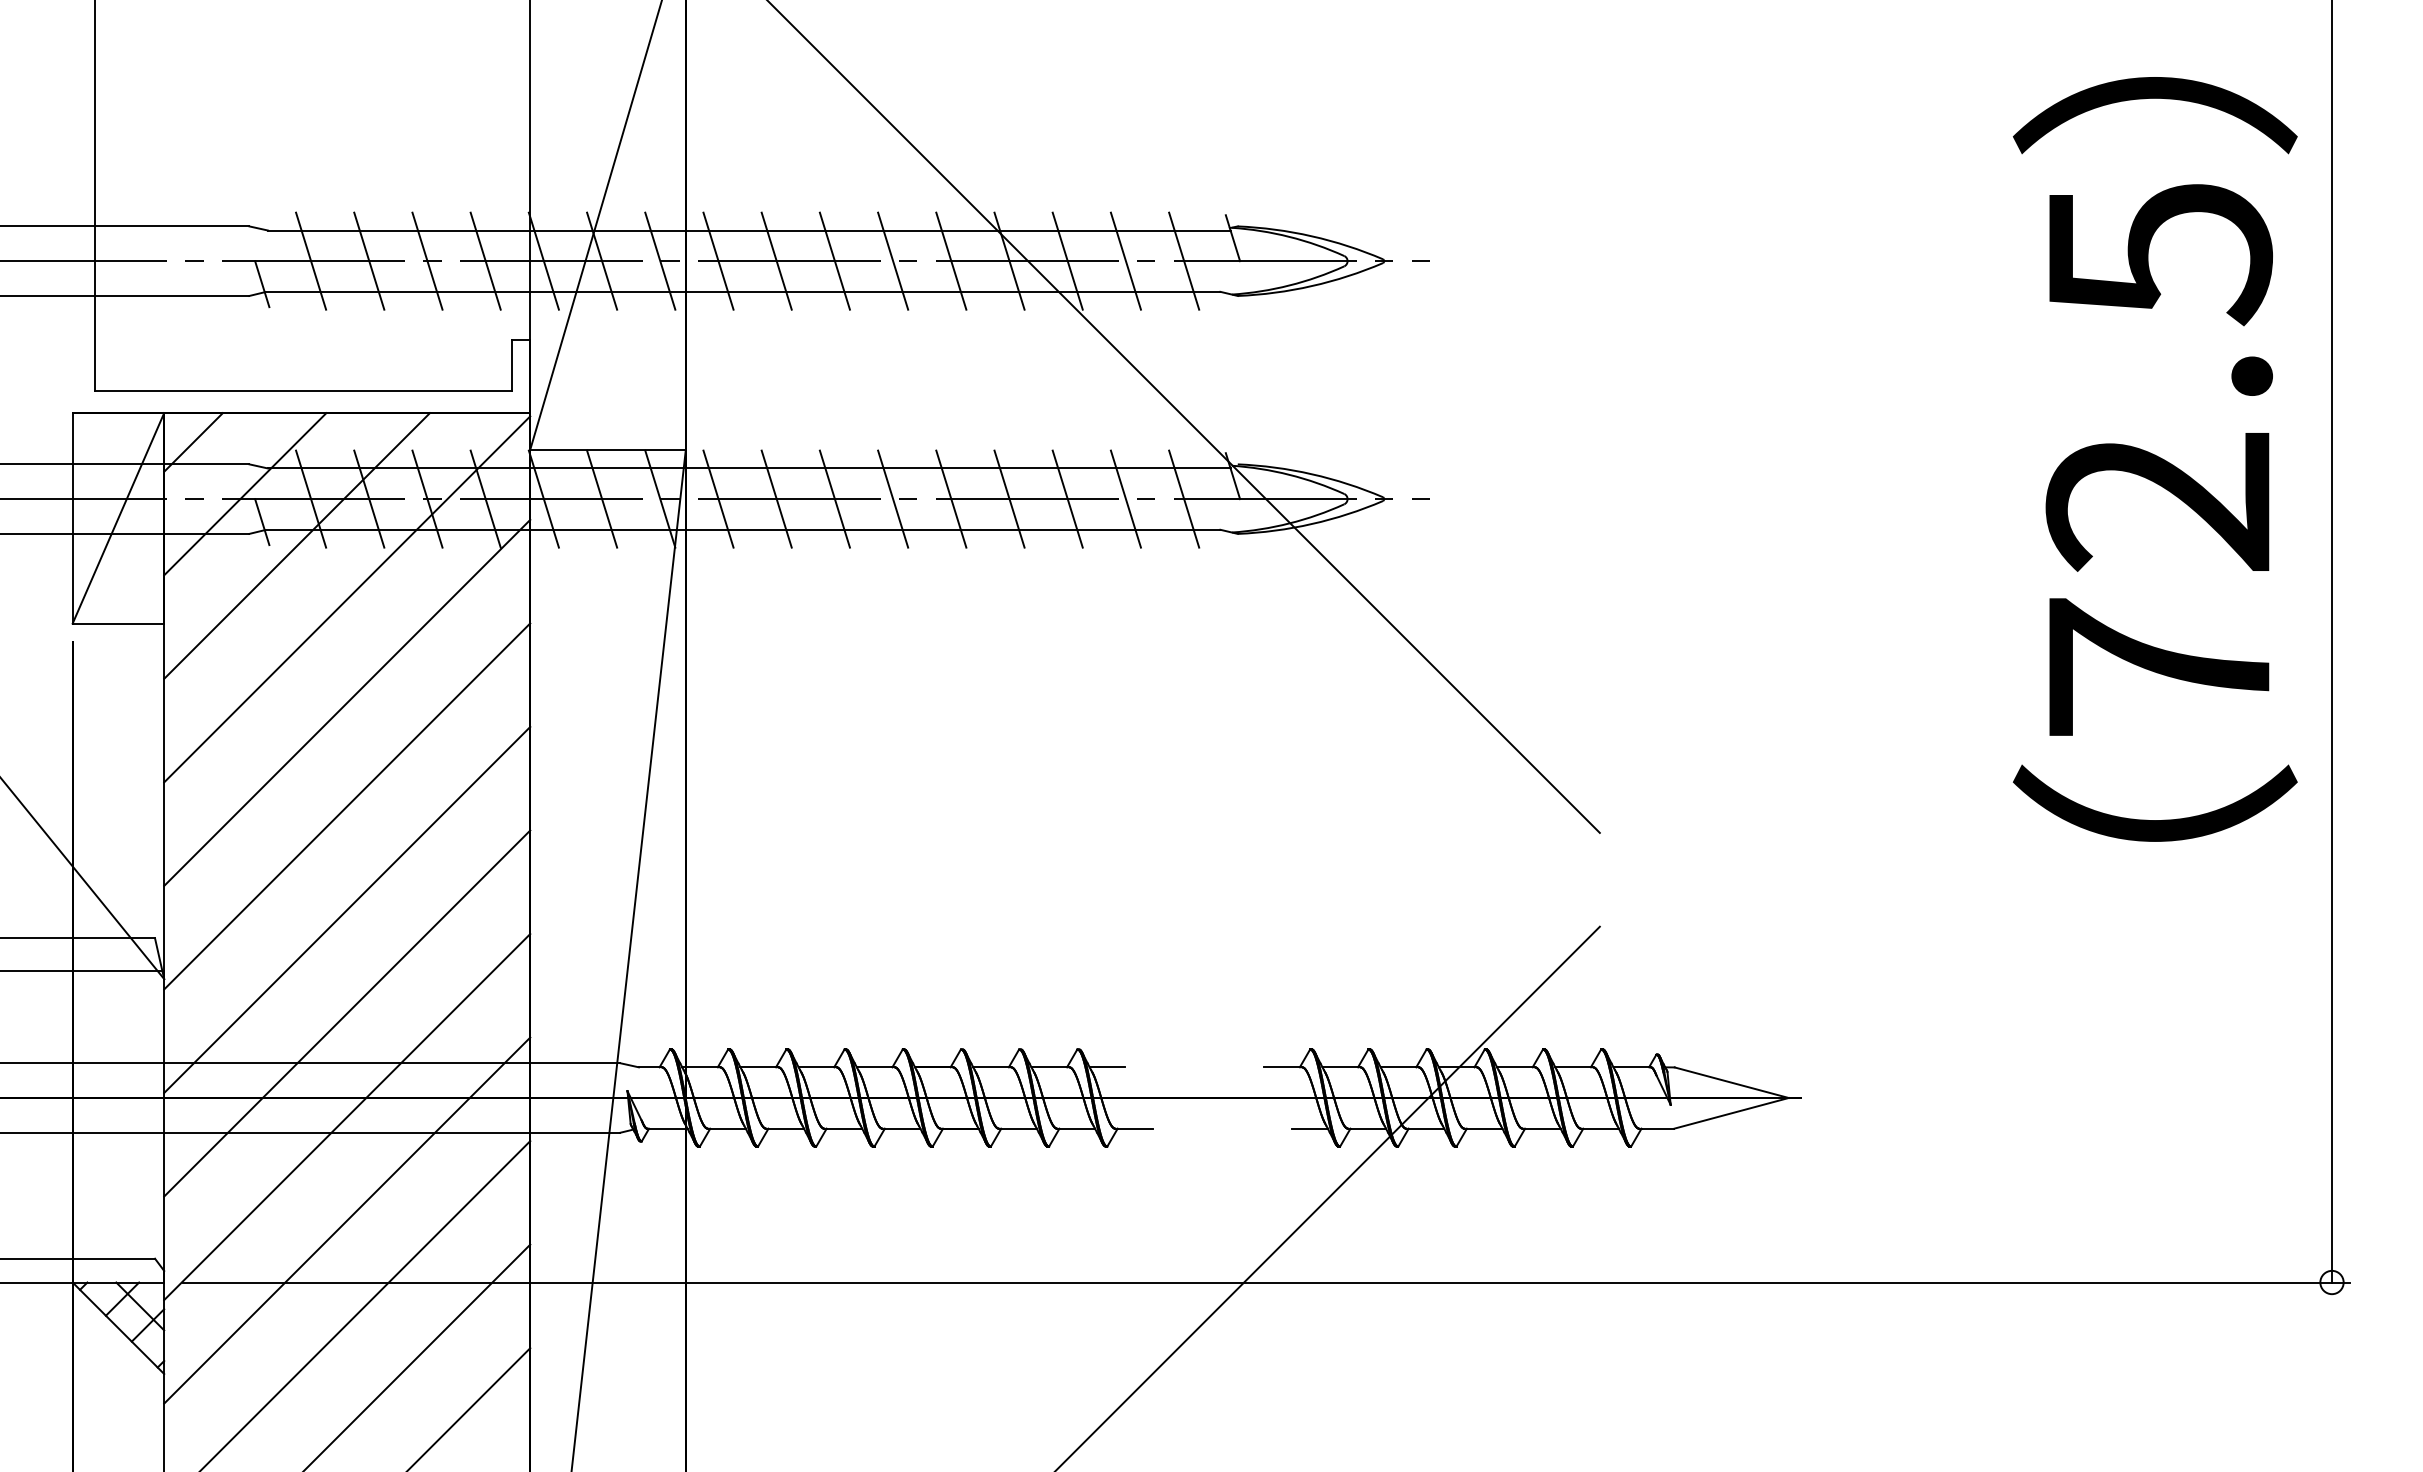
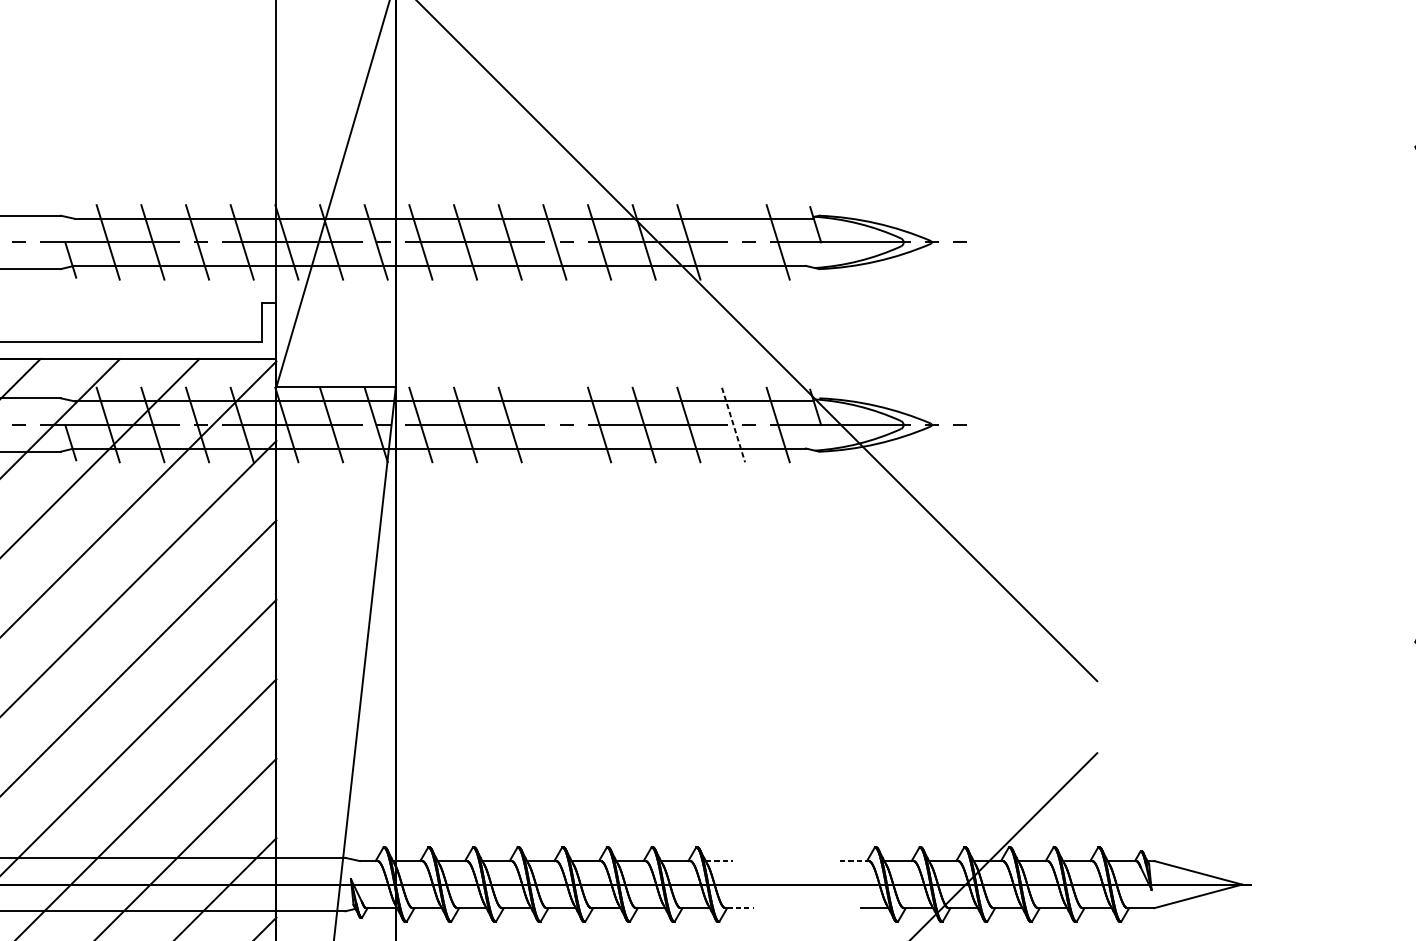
line: (1125, 260) -> (733, 241), removed
line: (893, 498) -> (555, 424), removed
line: (1125, 499) -> (733, 425), solid -> dashed
line: (1107, 1067) -> (719, 861), solid -> dashed
line: (1282, 1067) -> (853, 861), solid -> dashed
line: (1135, 1128) -> (740, 907), solid -> dashed

